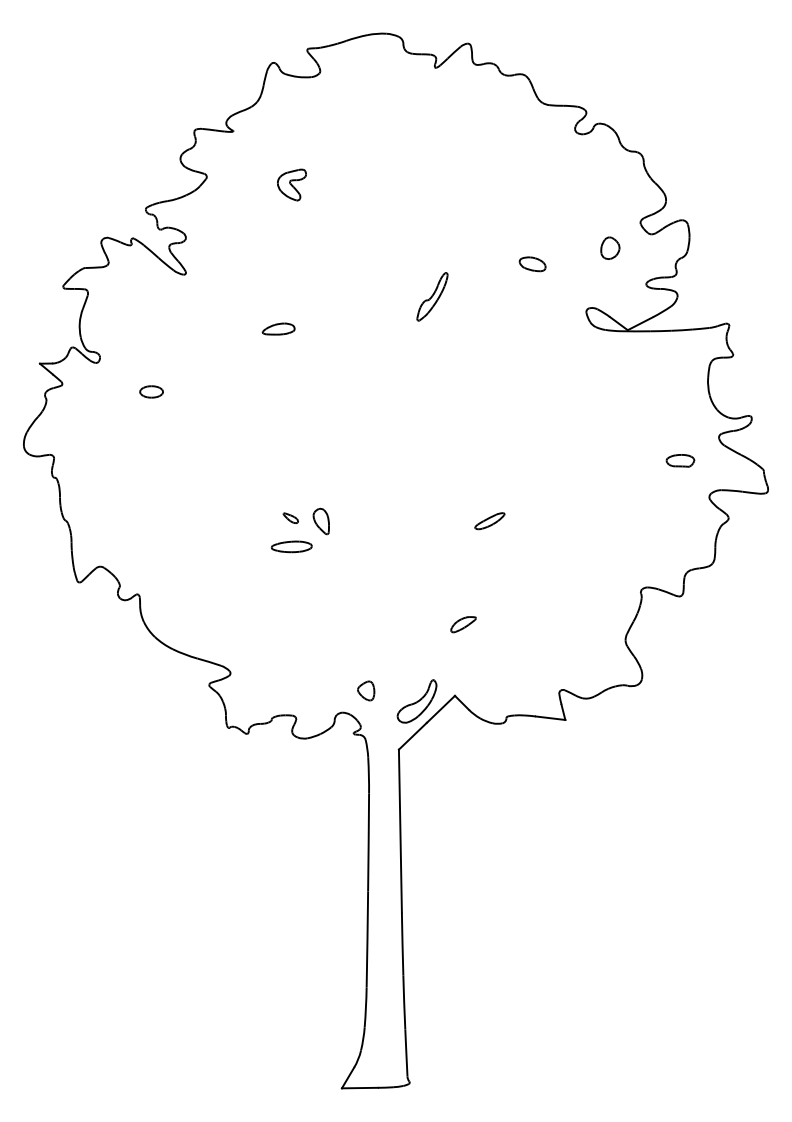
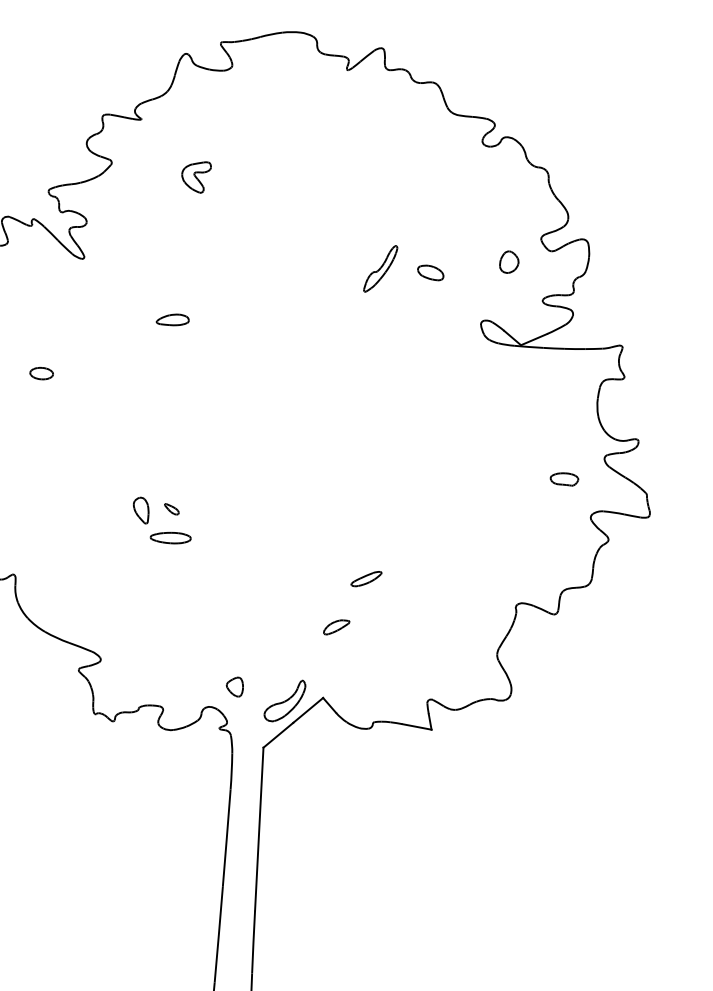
part: (432, 296) -> (380, 268), moved
part: (320, 521) -> (140, 510), moved
part: (489, 521) -> (366, 579), moved

